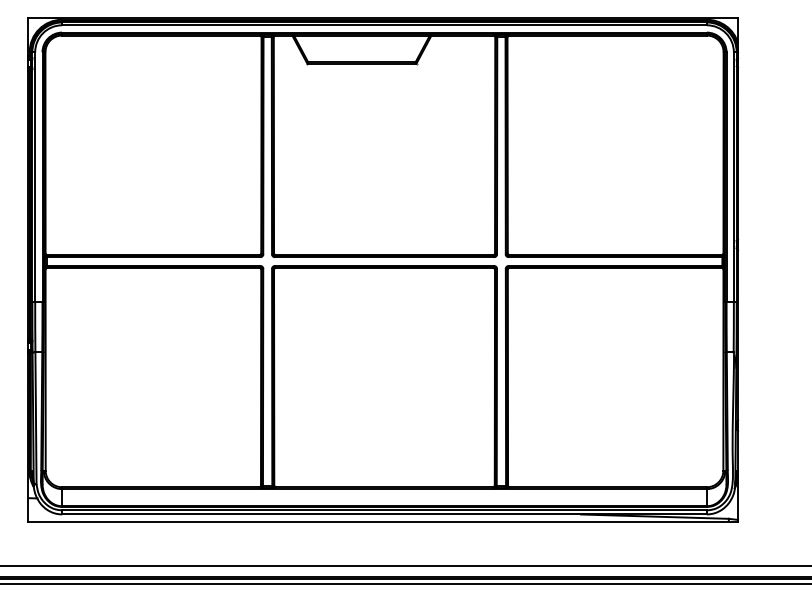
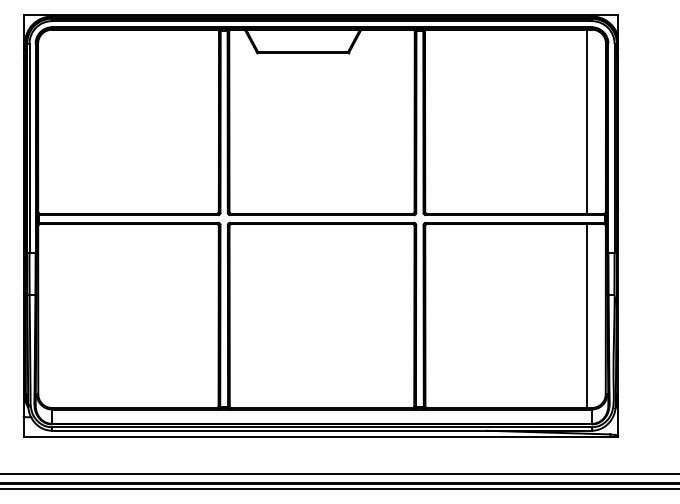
line: (701, 145) -> (587, 121), added
line: (701, 376) -> (587, 315), added

